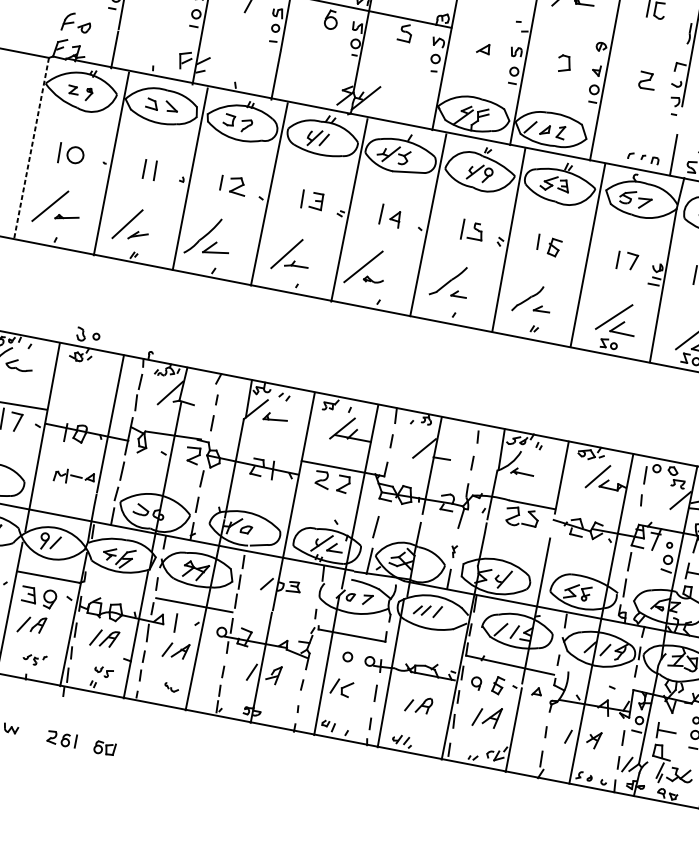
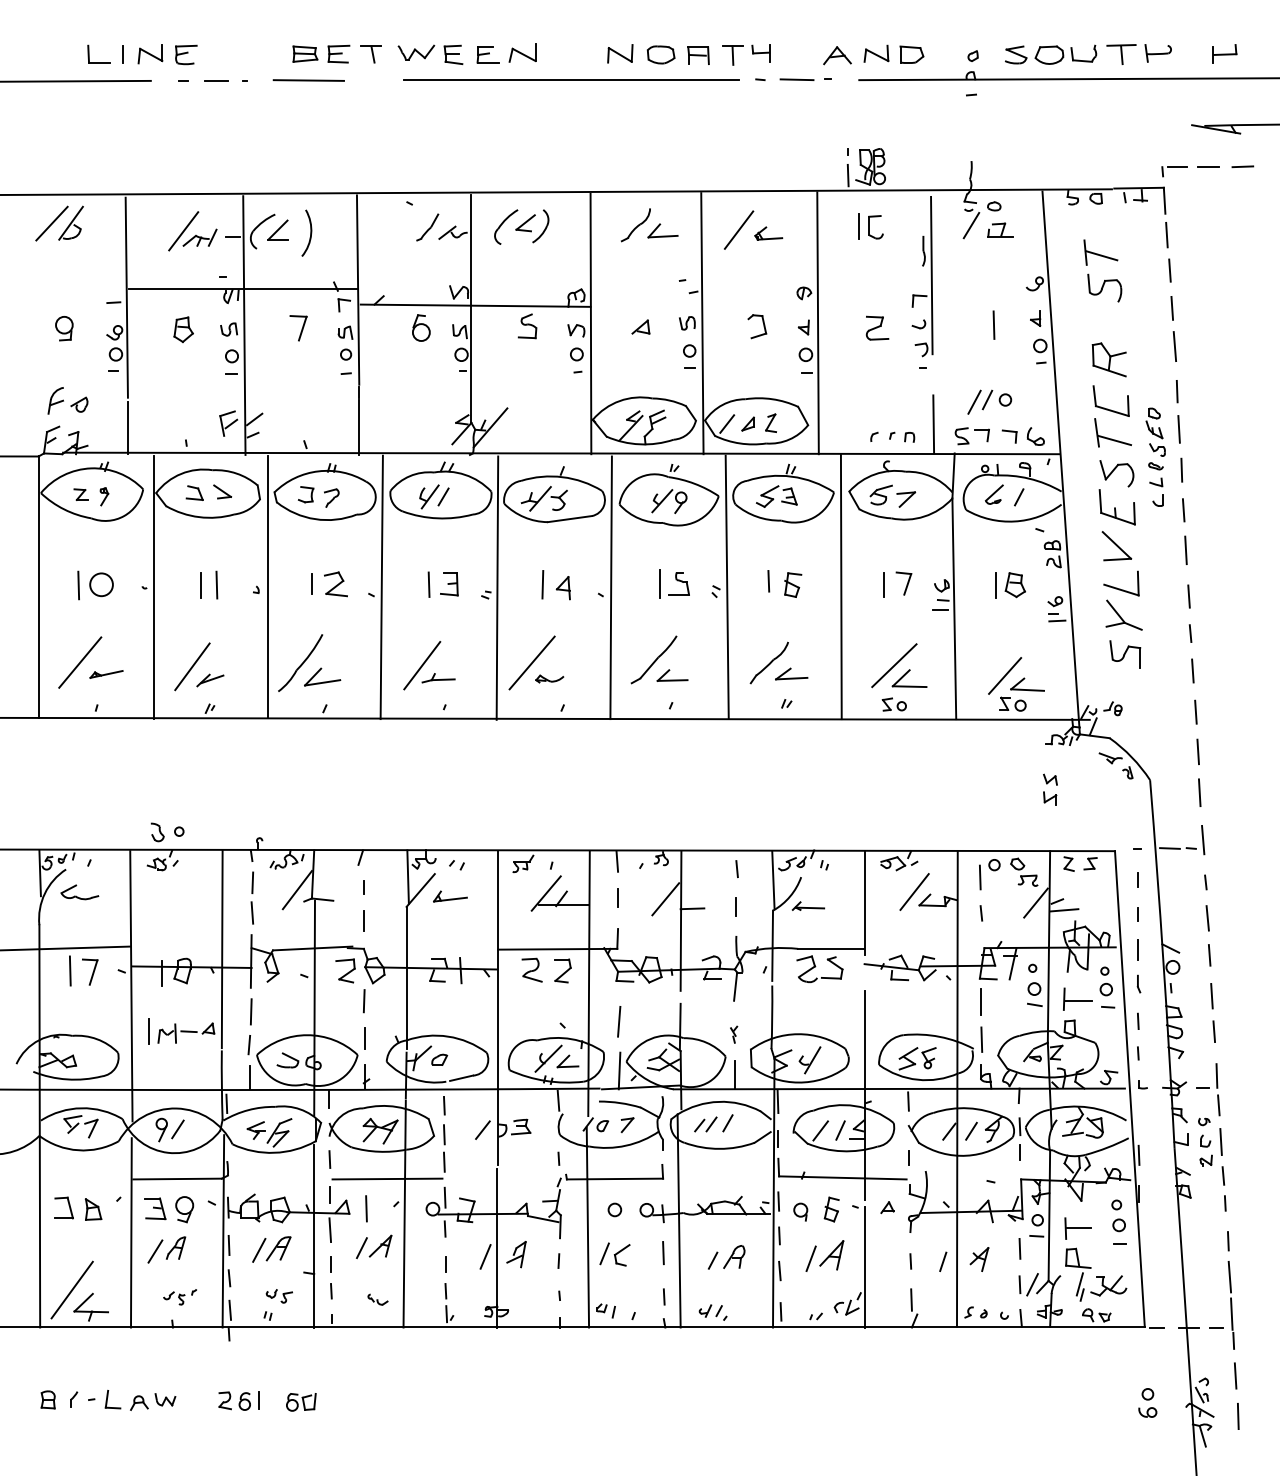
line: (31, 148) -> (38, 587), dashed -> solid
part: (459, 294) -> (672, 675), size x1.43
part: (541, 308) -> (791, 673), size x1.43
line: (48, 471) -> (148, 1031), added

